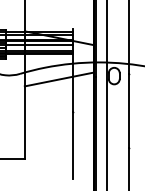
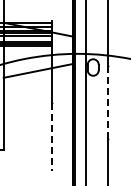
line: (128, 111) -> (107, 102), solid -> dashed
line: (73, 145) -> (52, 136), solid -> dashed

